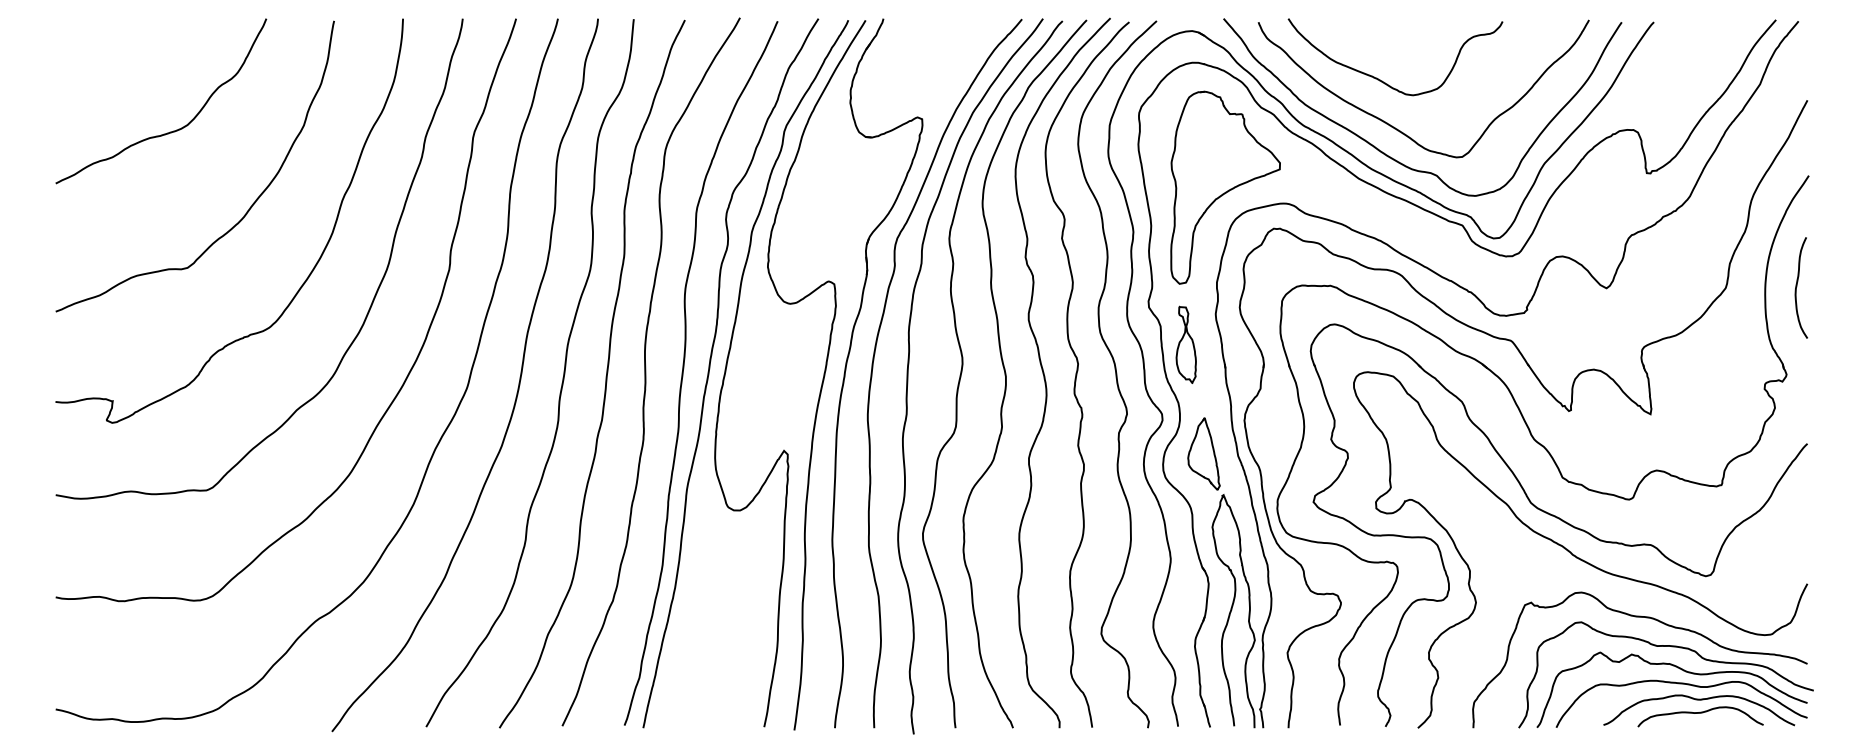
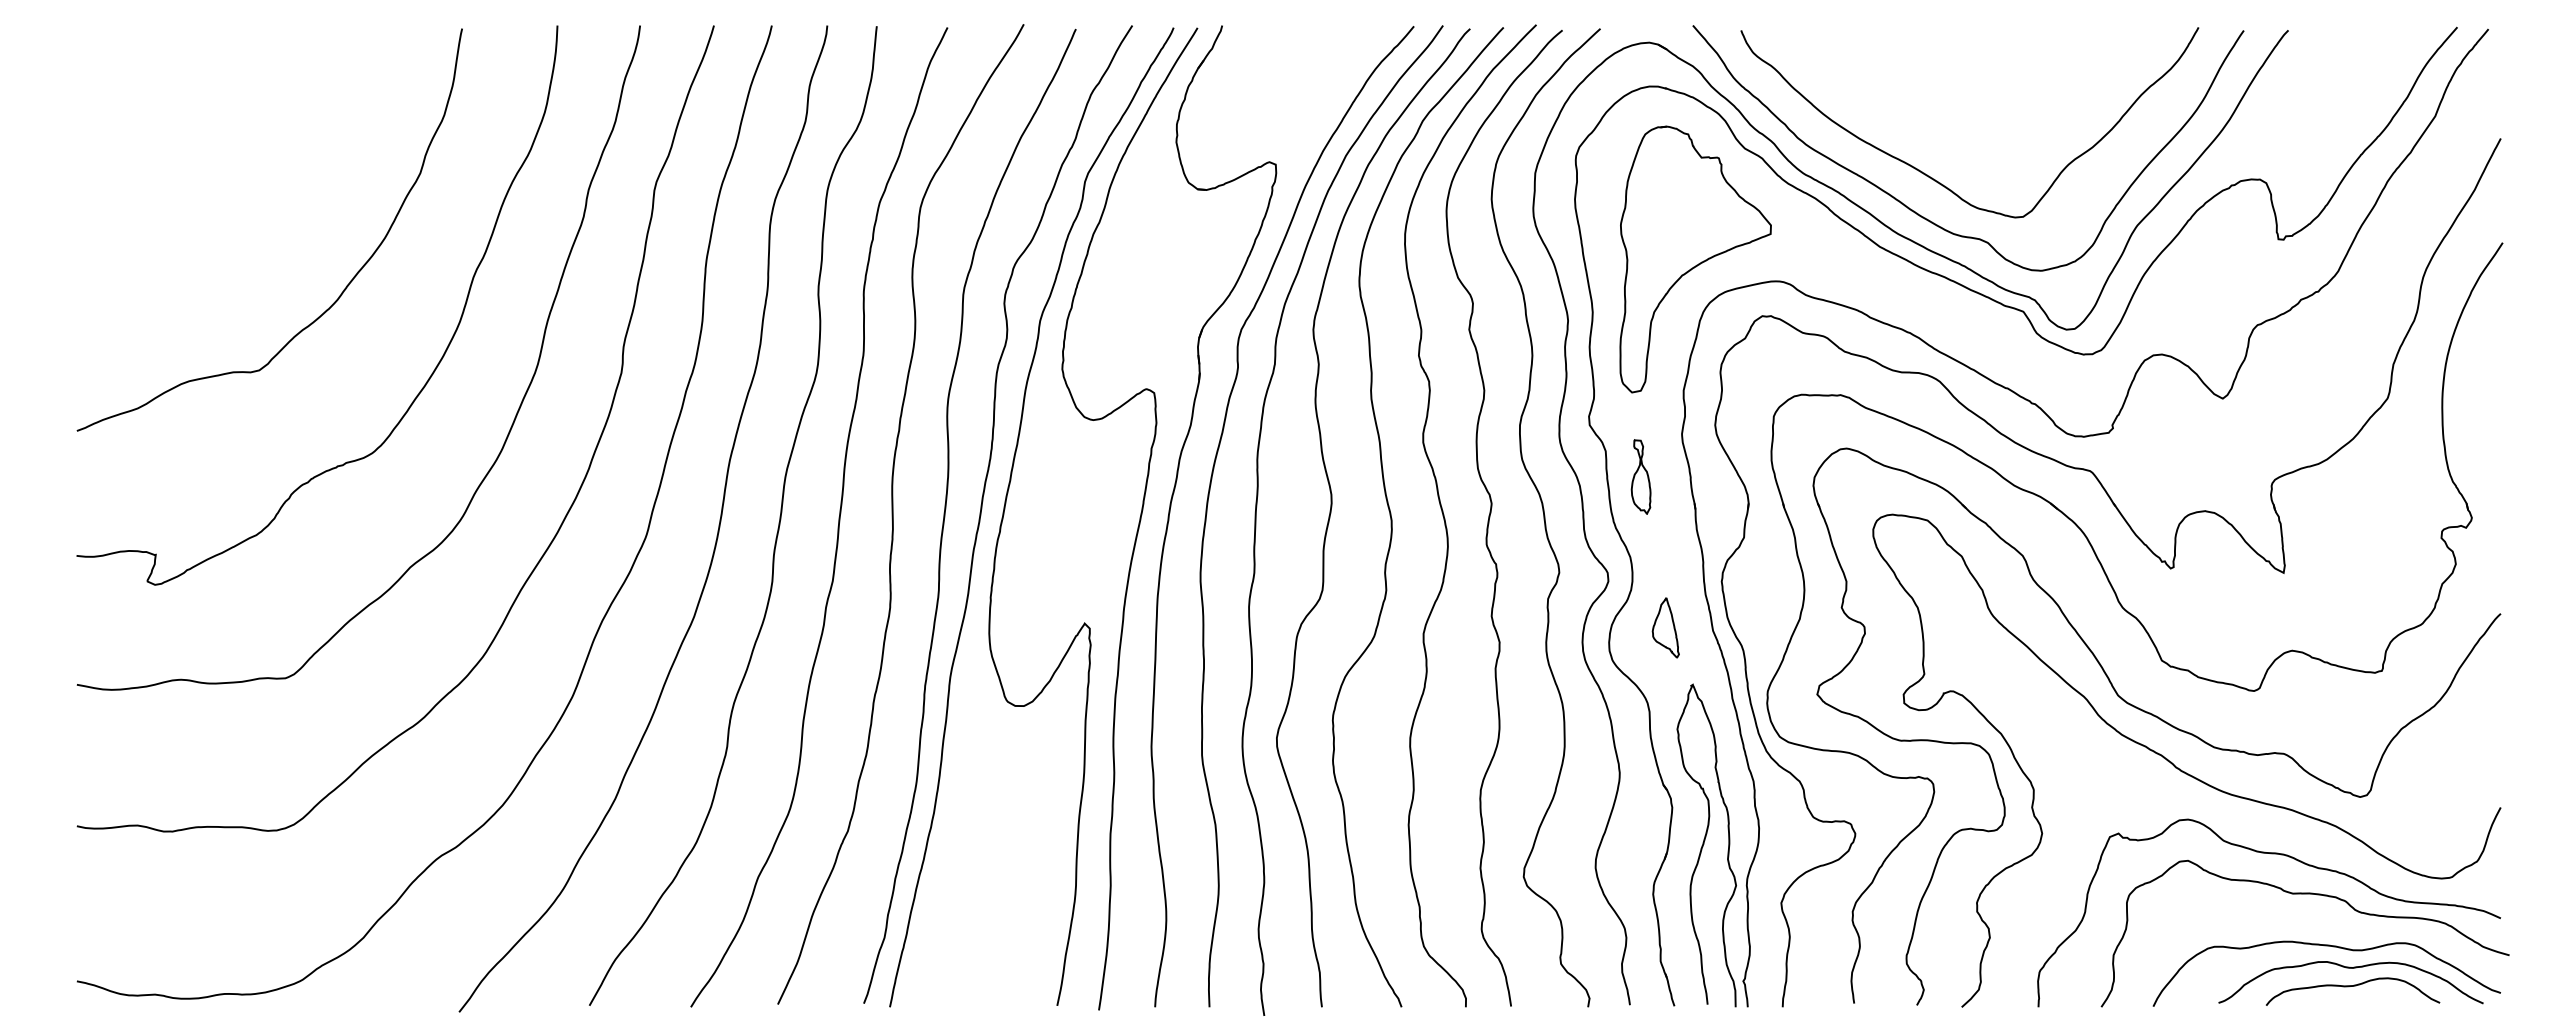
curve: (1382, 80) -> (1912, 111), removed
curve: (171, 131) -> (237, 181), removed
curve: (1797, 286) -> (2486, 396), removed
part: (1185, 344) -> (1640, 476), size x0.7
part: (1203, 453) -> (1665, 627), size x0.6
curve: (1682, 670) -> (2327, 927), removed

